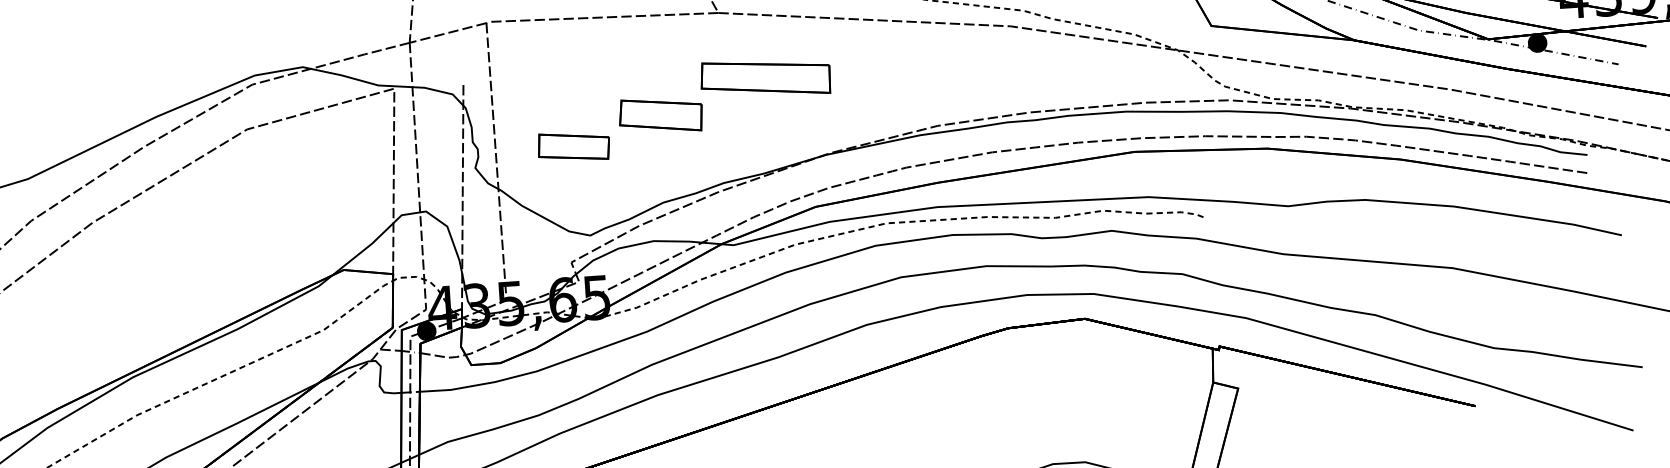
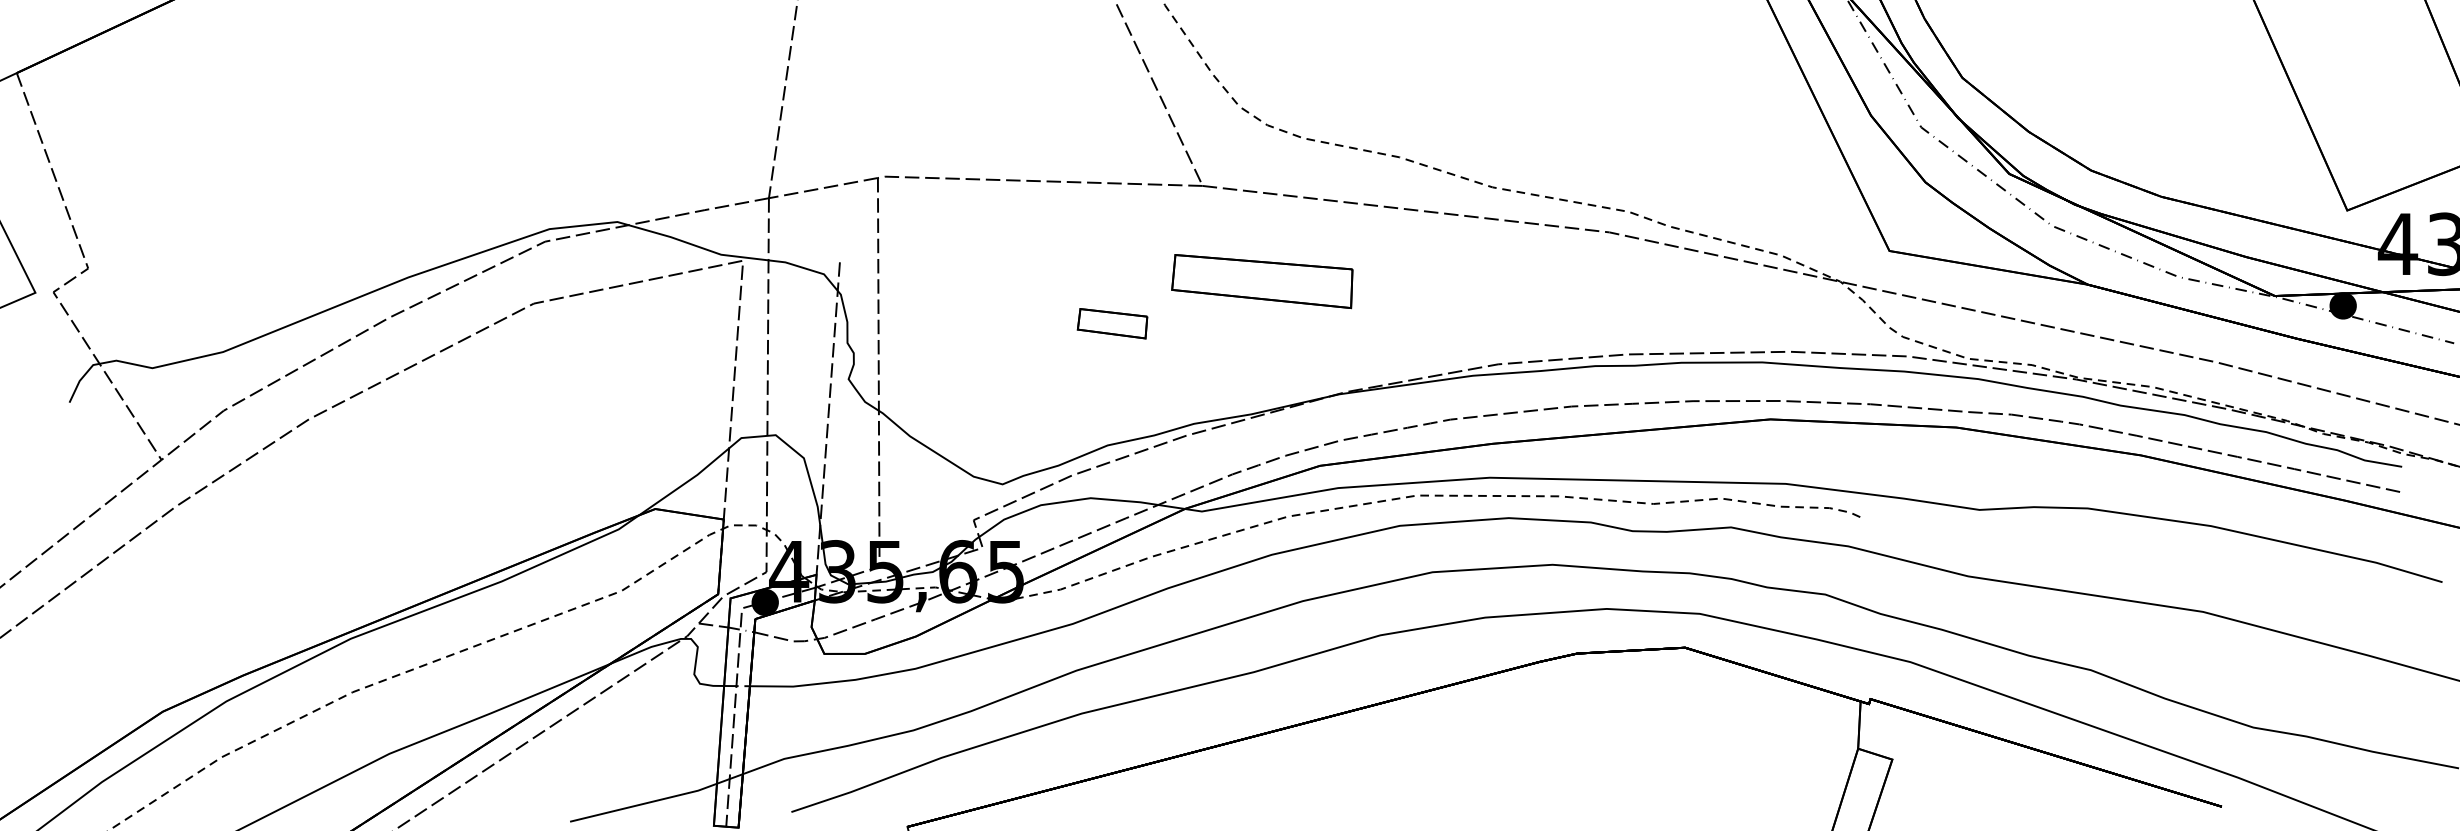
part: (660, 115) -> (1112, 323), size x0.6
part: (574, 146) -> (988, 358), removed

